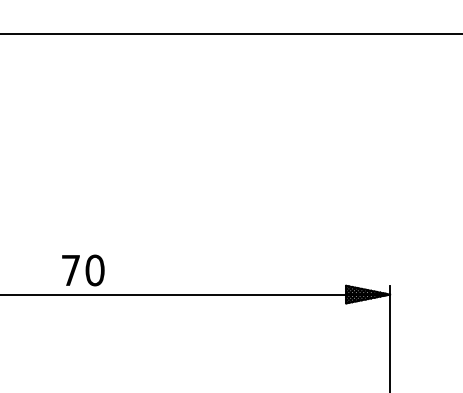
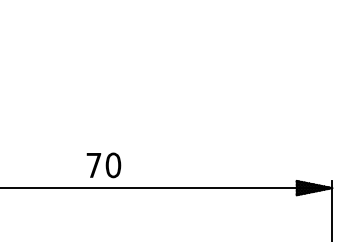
text: (83, 270) -> (104, 165), moved

